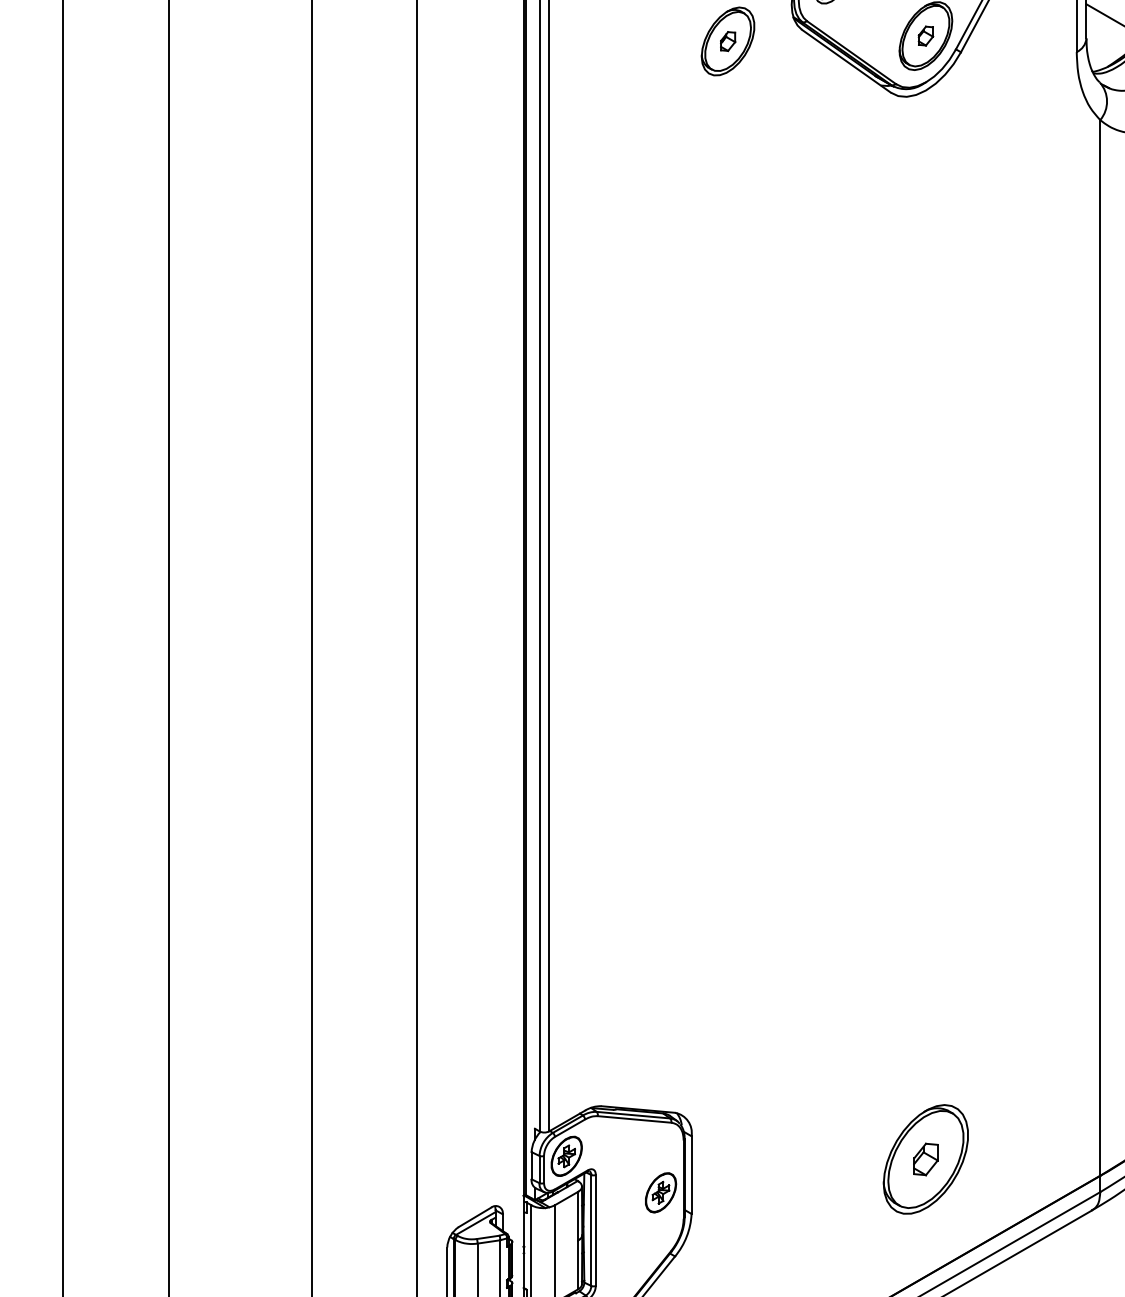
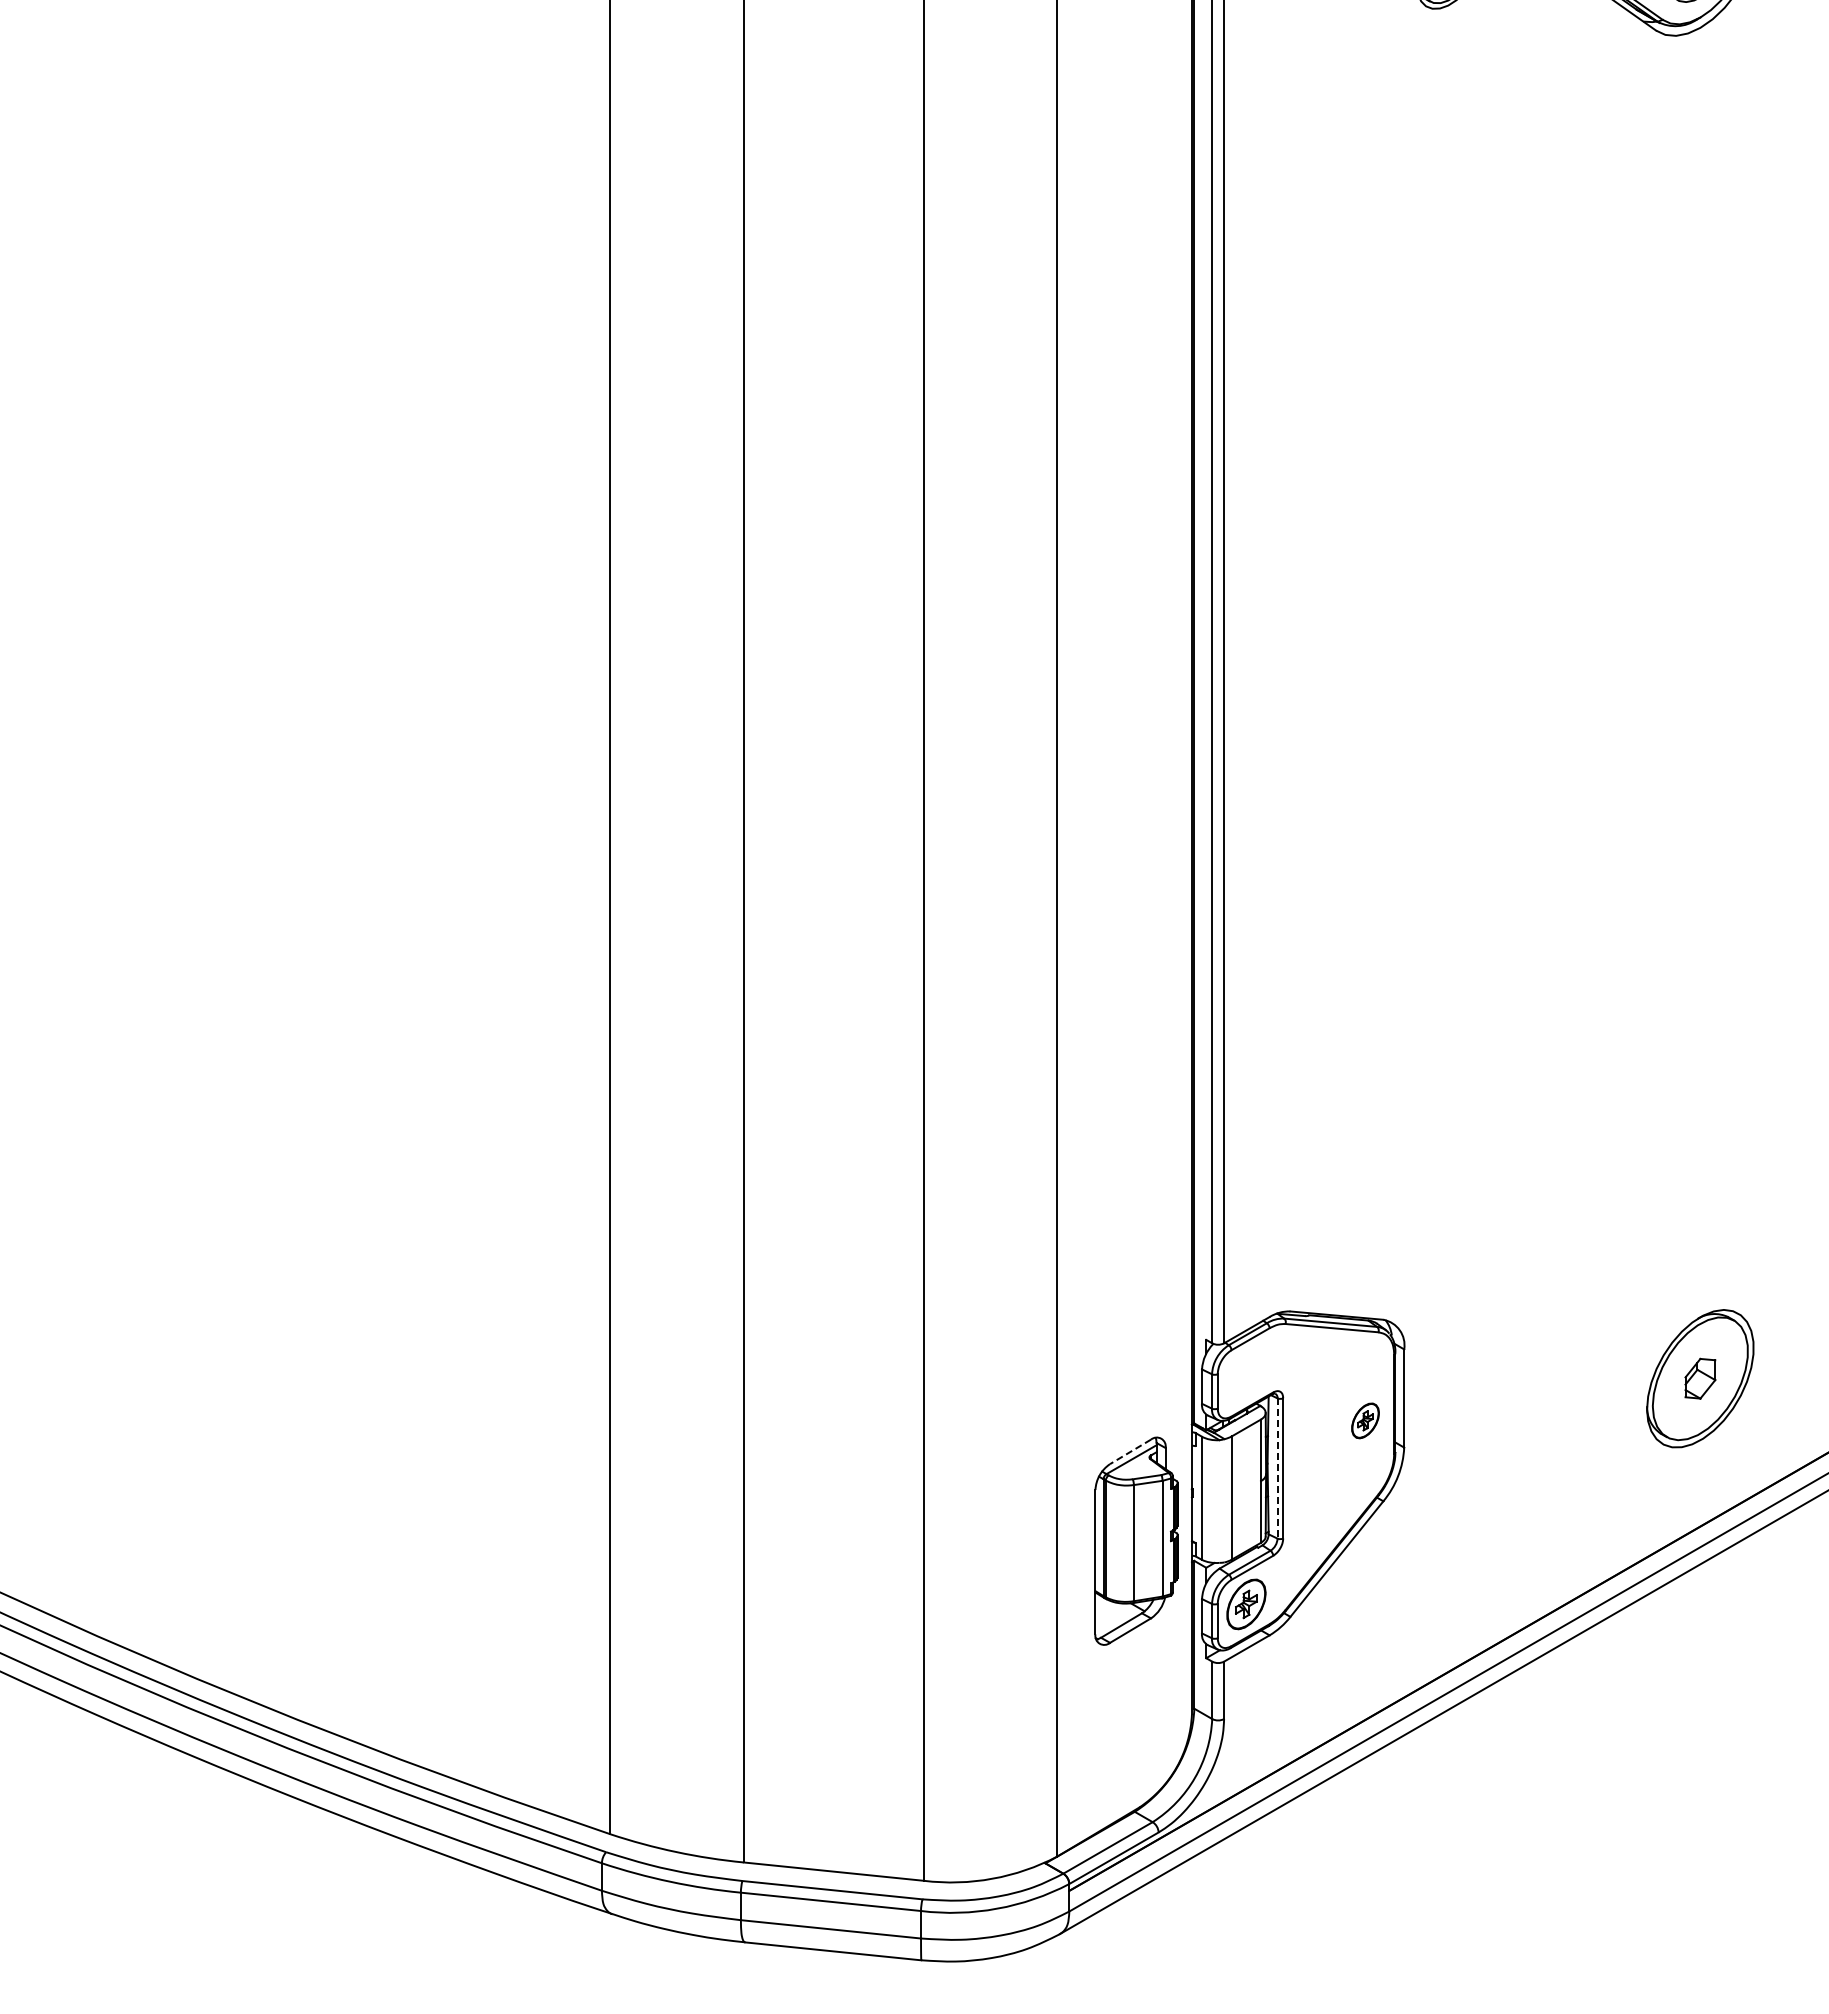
part: (566, 1156) -> (1246, 1374), removed
part: (660, 1192) -> (1365, 1420), size x0.7
line: (474, 1217) -> (1130, 1451), solid -> dashed
line: (591, 1231) -> (1277, 1469), solid -> dashed

